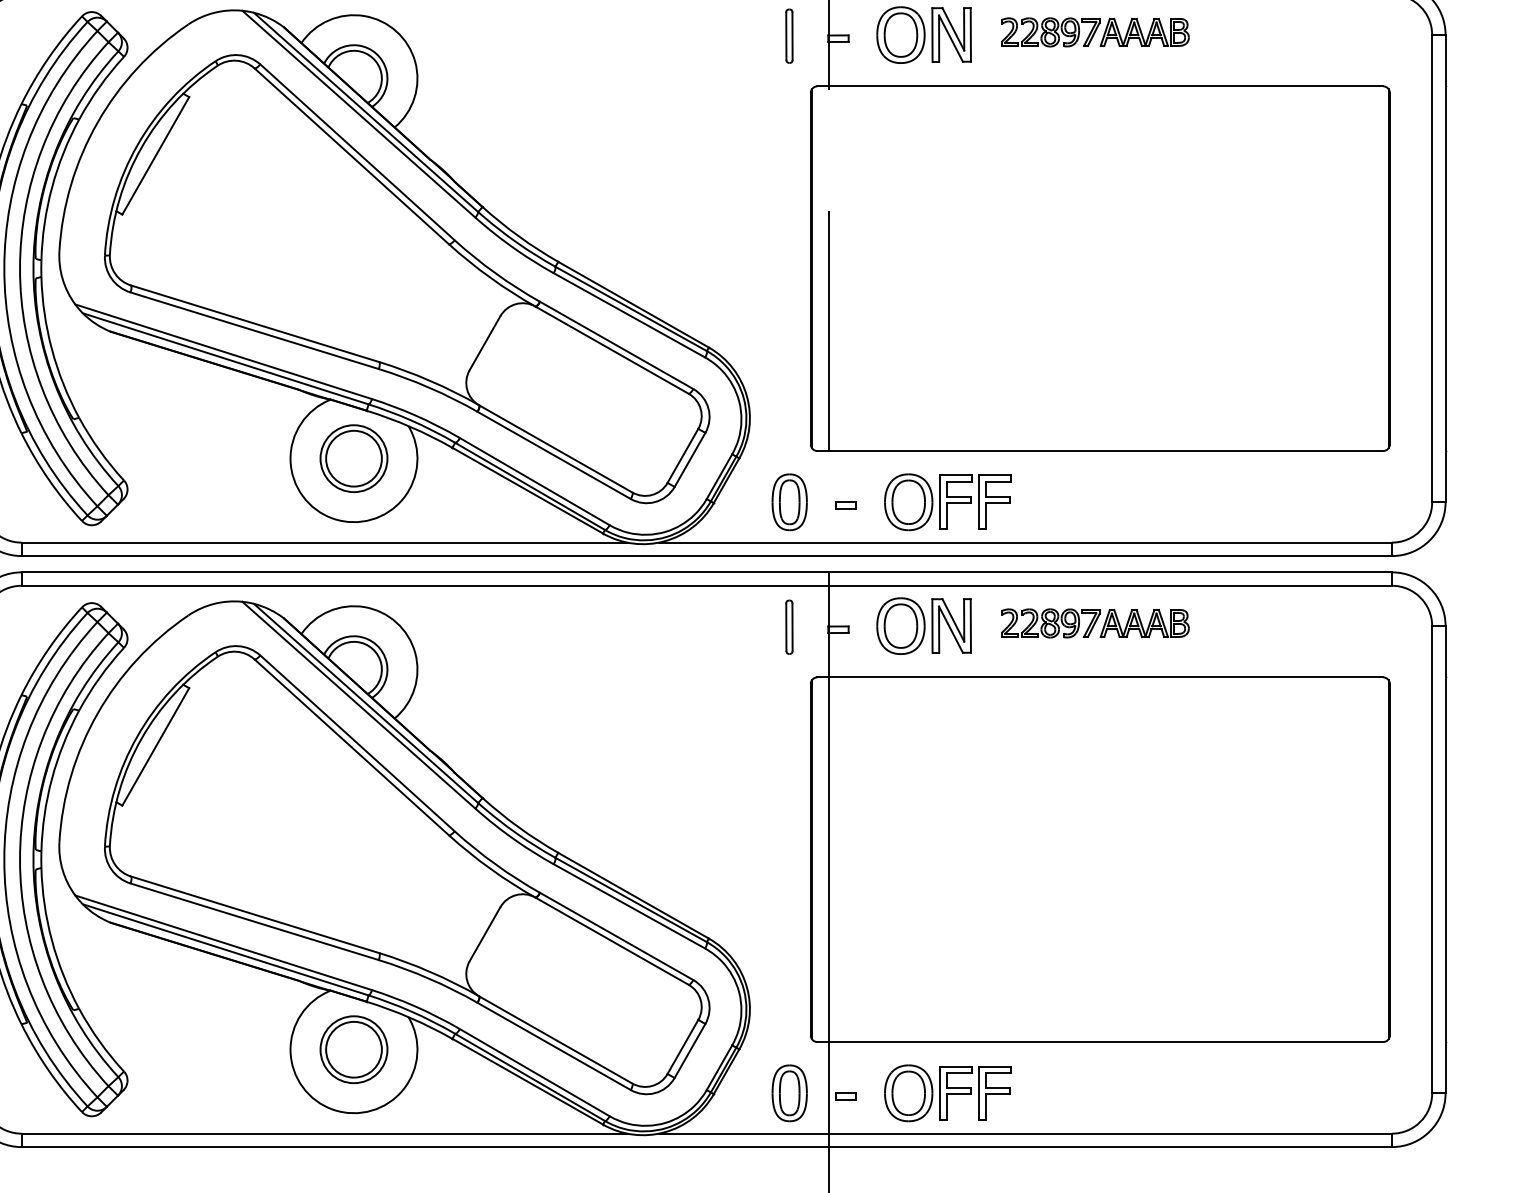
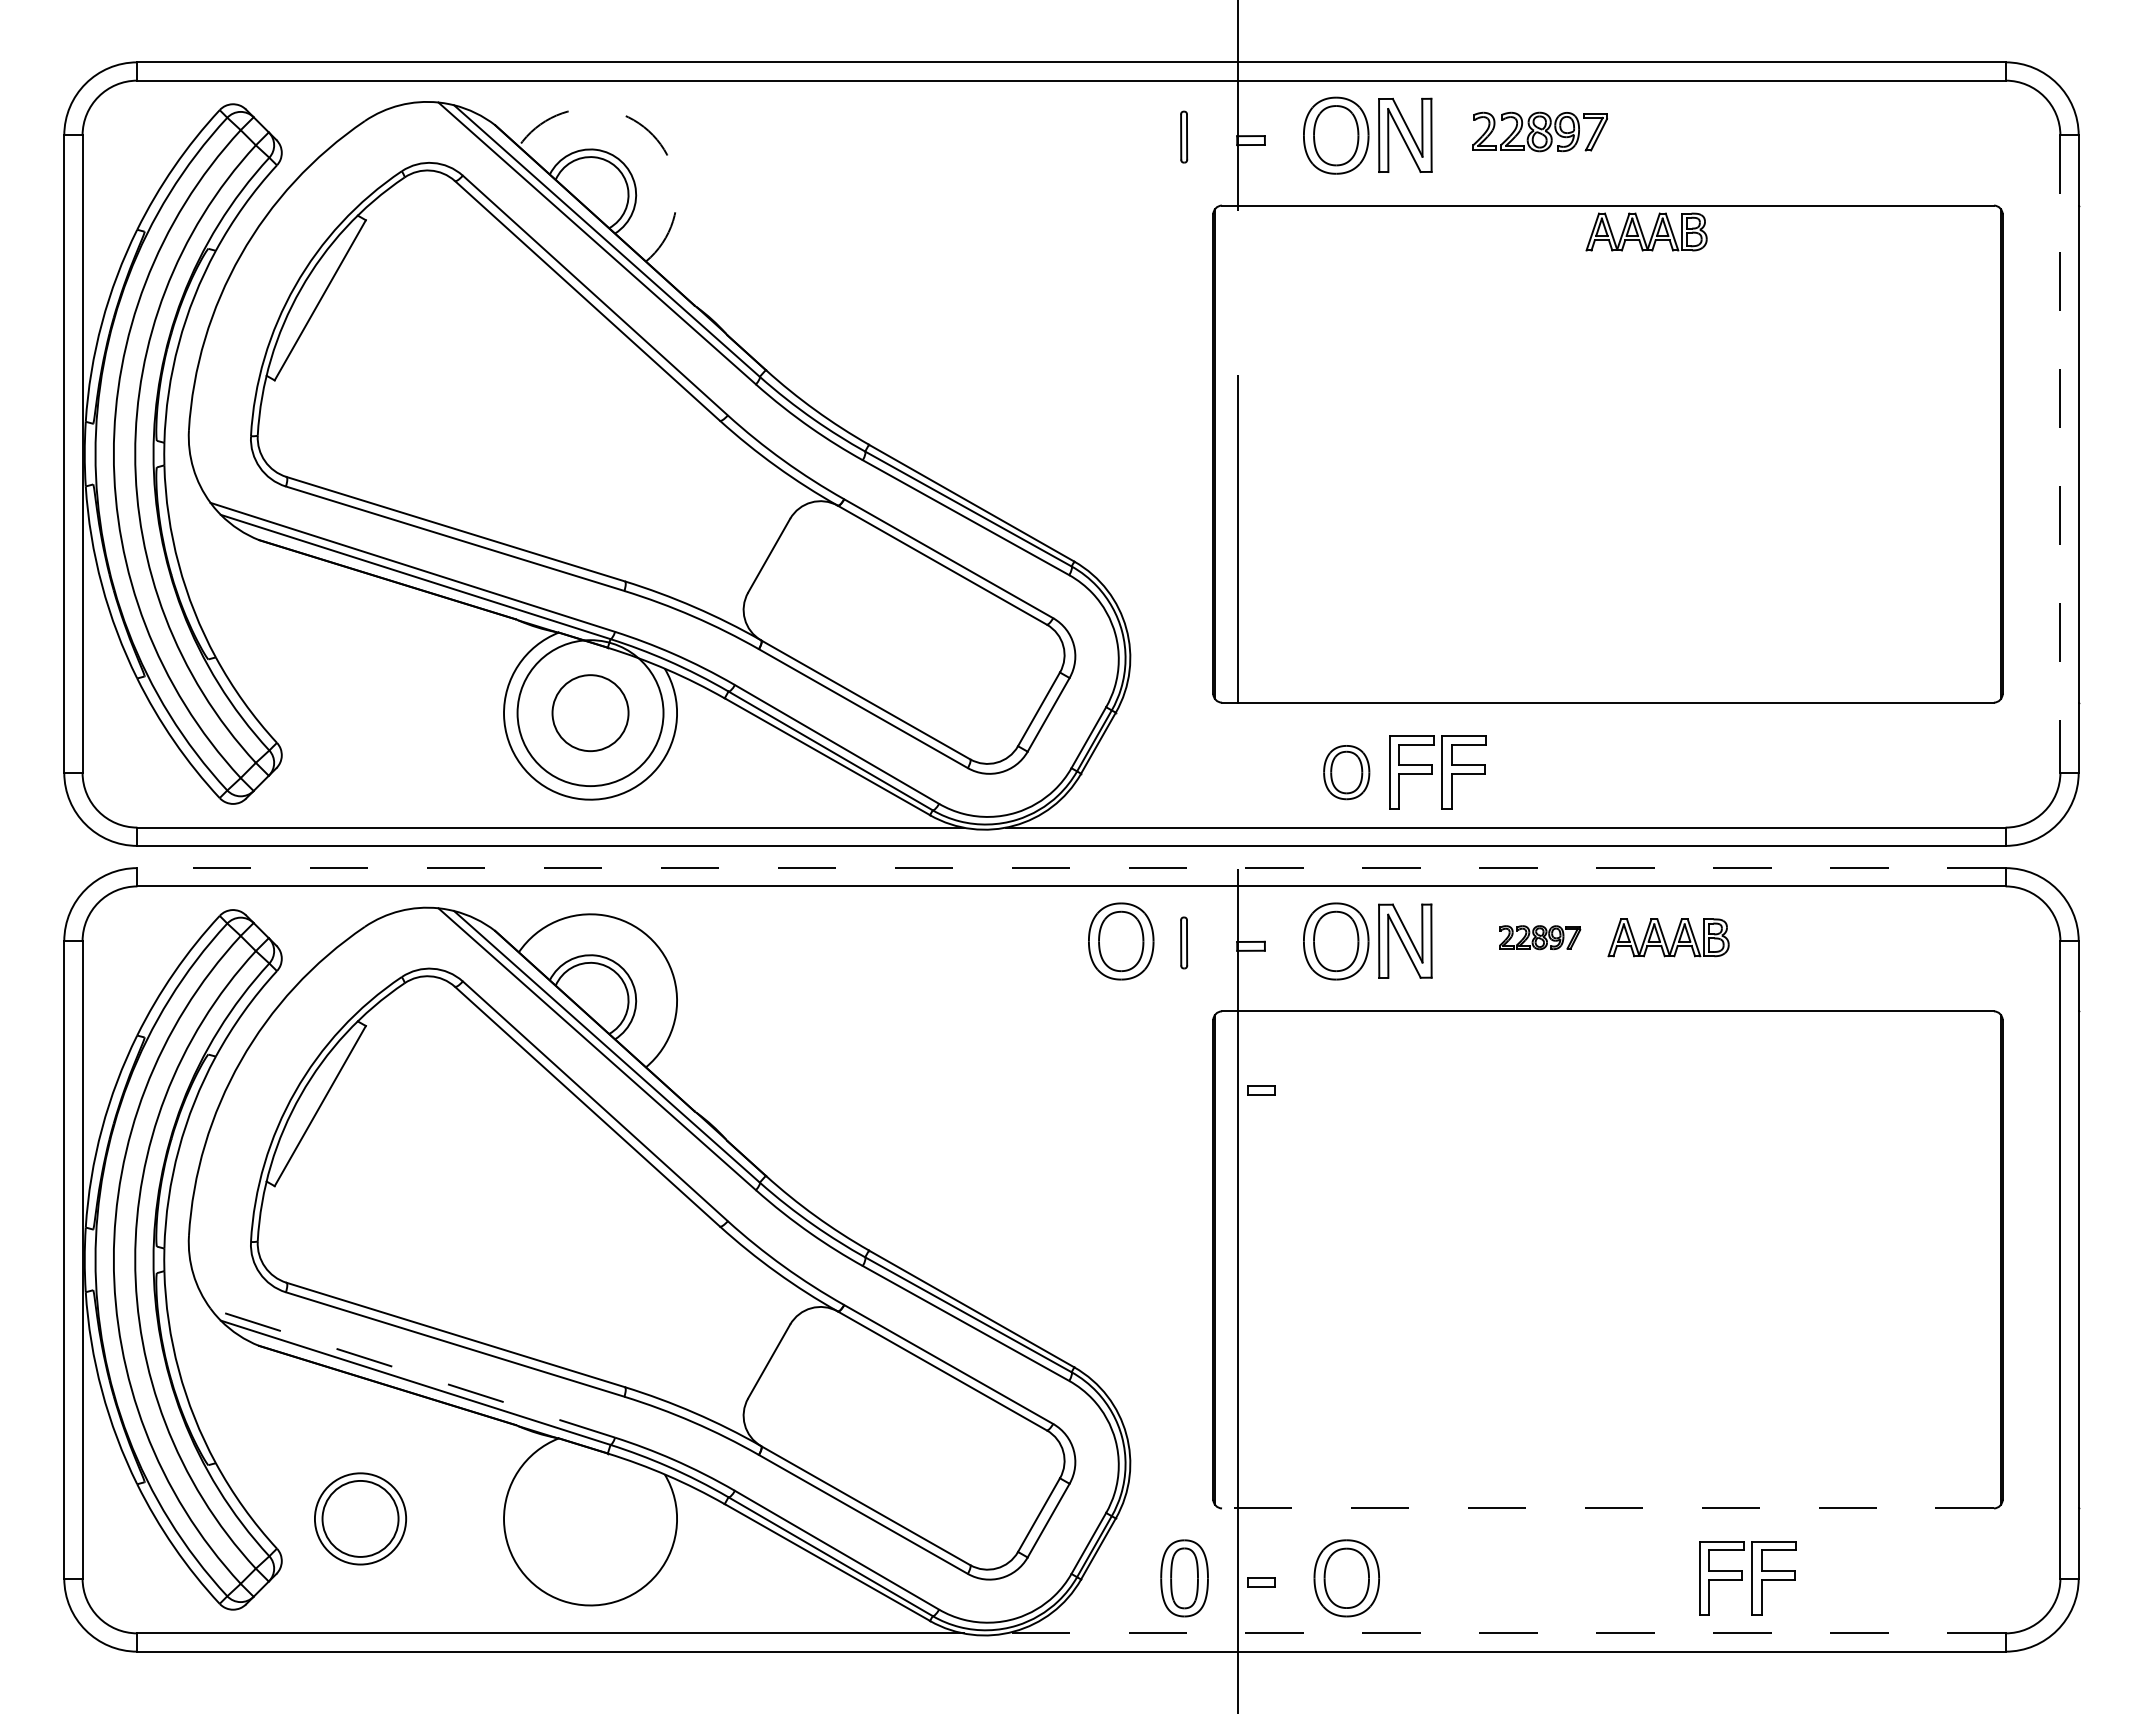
arc: (396, 31) -> (648, 130), solid -> dashed
part: (1144, 32) -> (1646, 231), moved
part: (788, 35) -> (1183, 136), size x0.7
line: (1432, 268) -> (2060, 454), solid -> dashed
circle: (353, 458) -> (590, 712), size x1.6
part: (789, 502) -> (1184, 772), removed
part: (908, 502) -> (1346, 772), size x0.7
part: (846, 505) -> (1261, 1090), moved
line: (706, 572) -> (1071, 868), solid -> dashed
part: (1050, 623) -> (1539, 937), size x0.6
part: (743, 626) -> (1121, 941), added
part: (788, 626) -> (1183, 942), size x0.7
line: (223, 943) -> (412, 1373), solid -> dashed
line: (1099, 1042) -> (1607, 1508), solid -> dashed
part: (353, 1049) -> (360, 1518), moved
part: (975, 1093) -> (1747, 1578), moved
line: (1025, 1133) -> (1505, 1633), solid -> dashed

